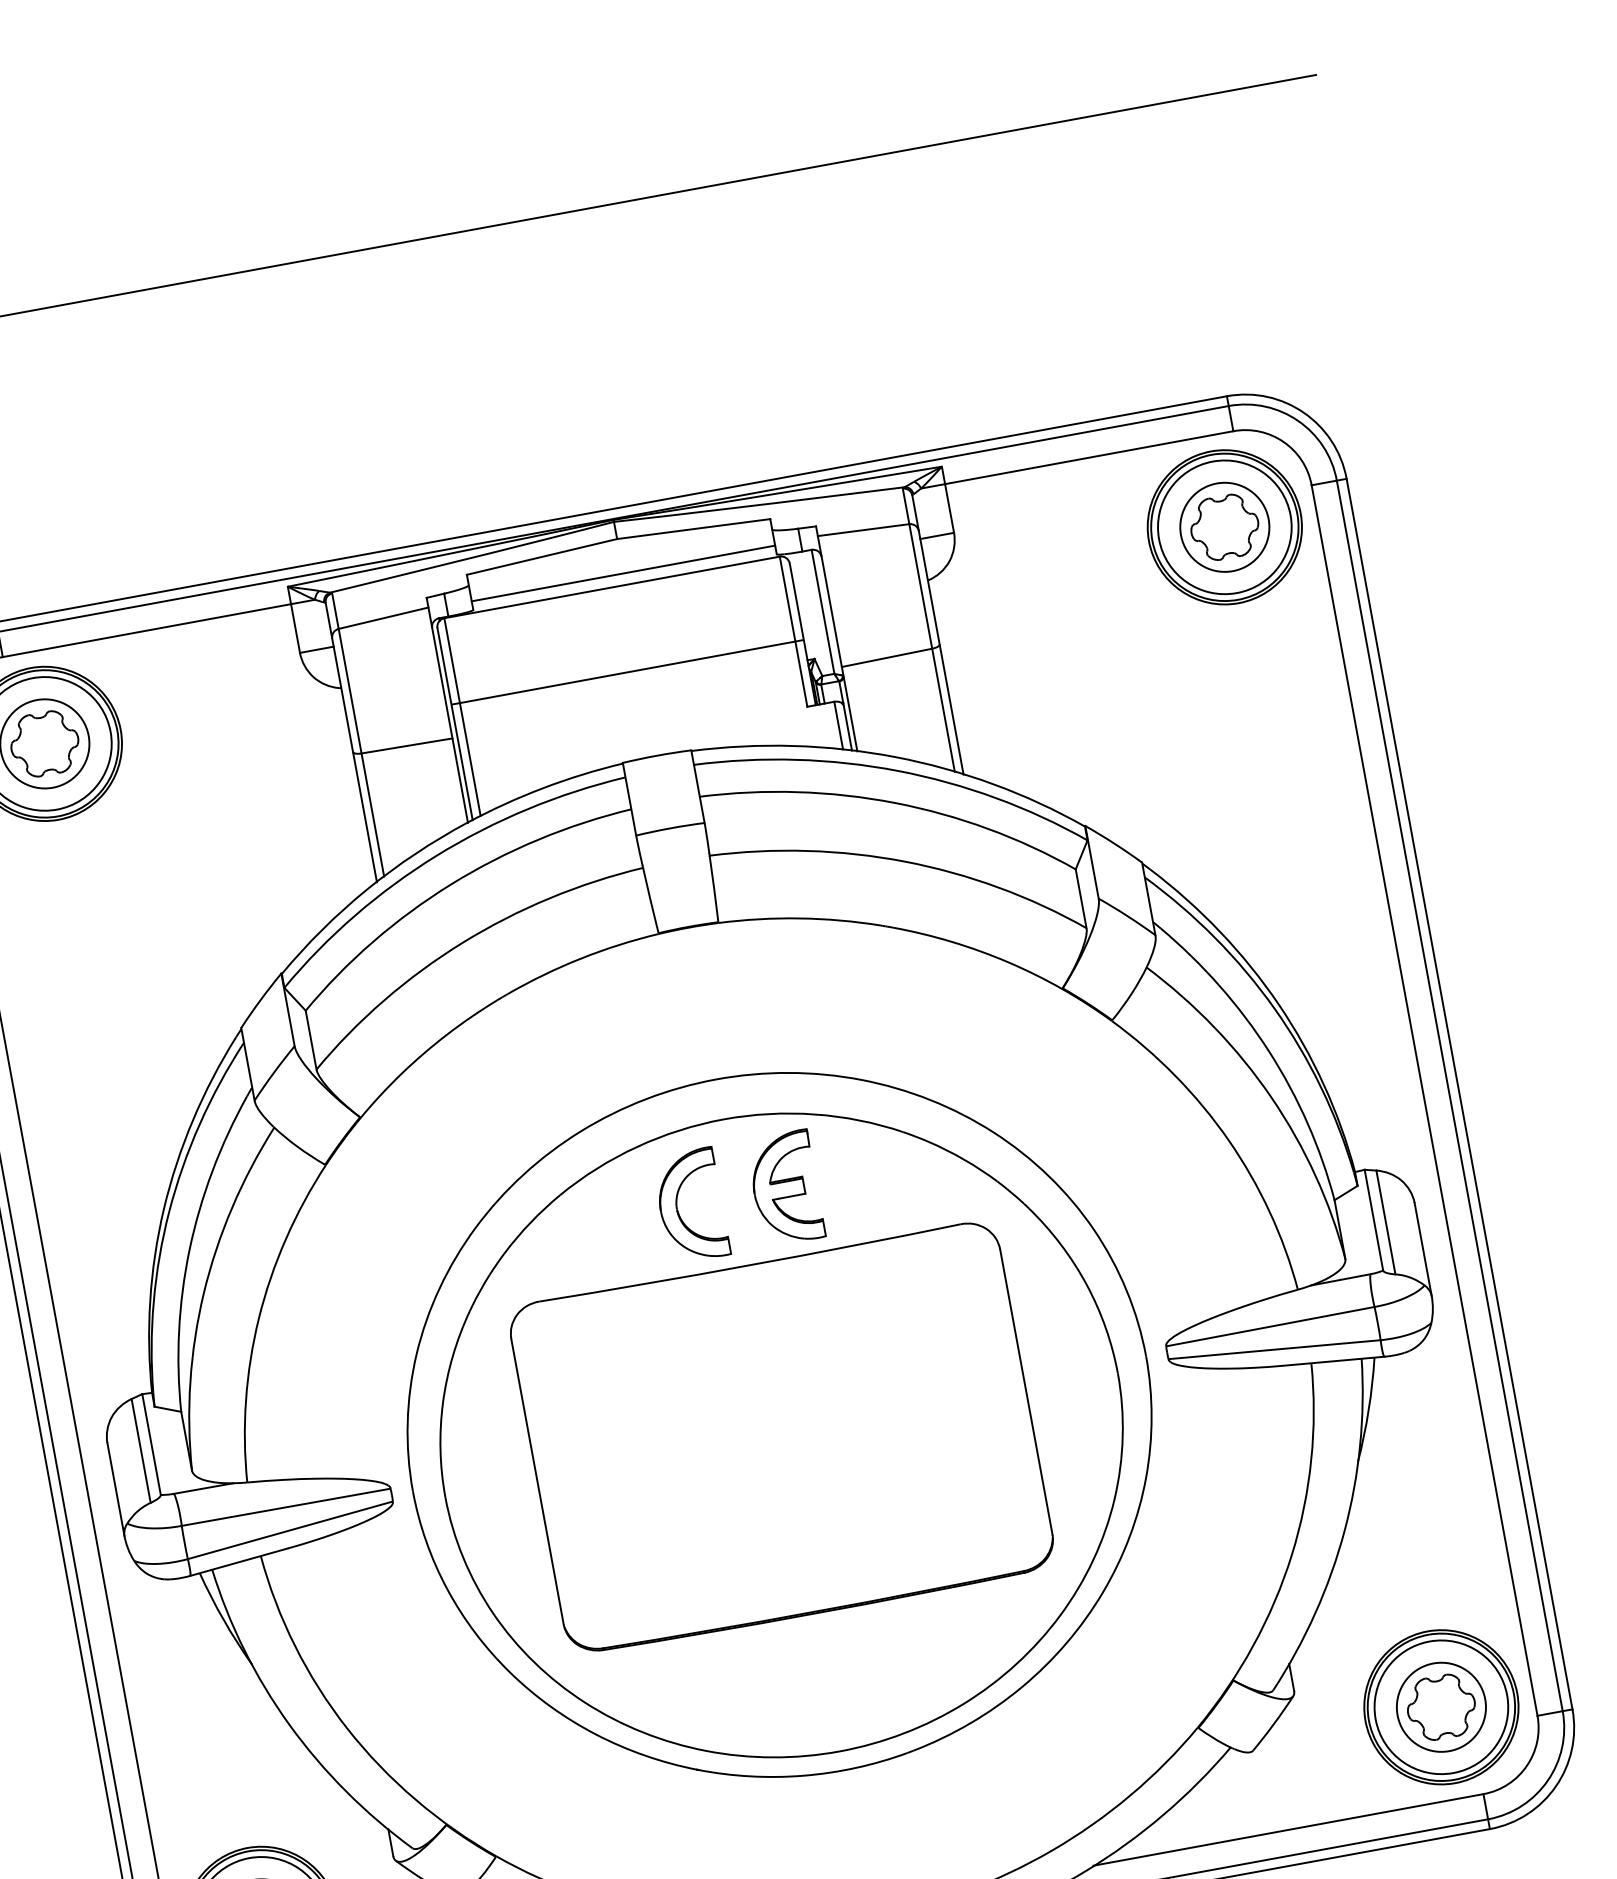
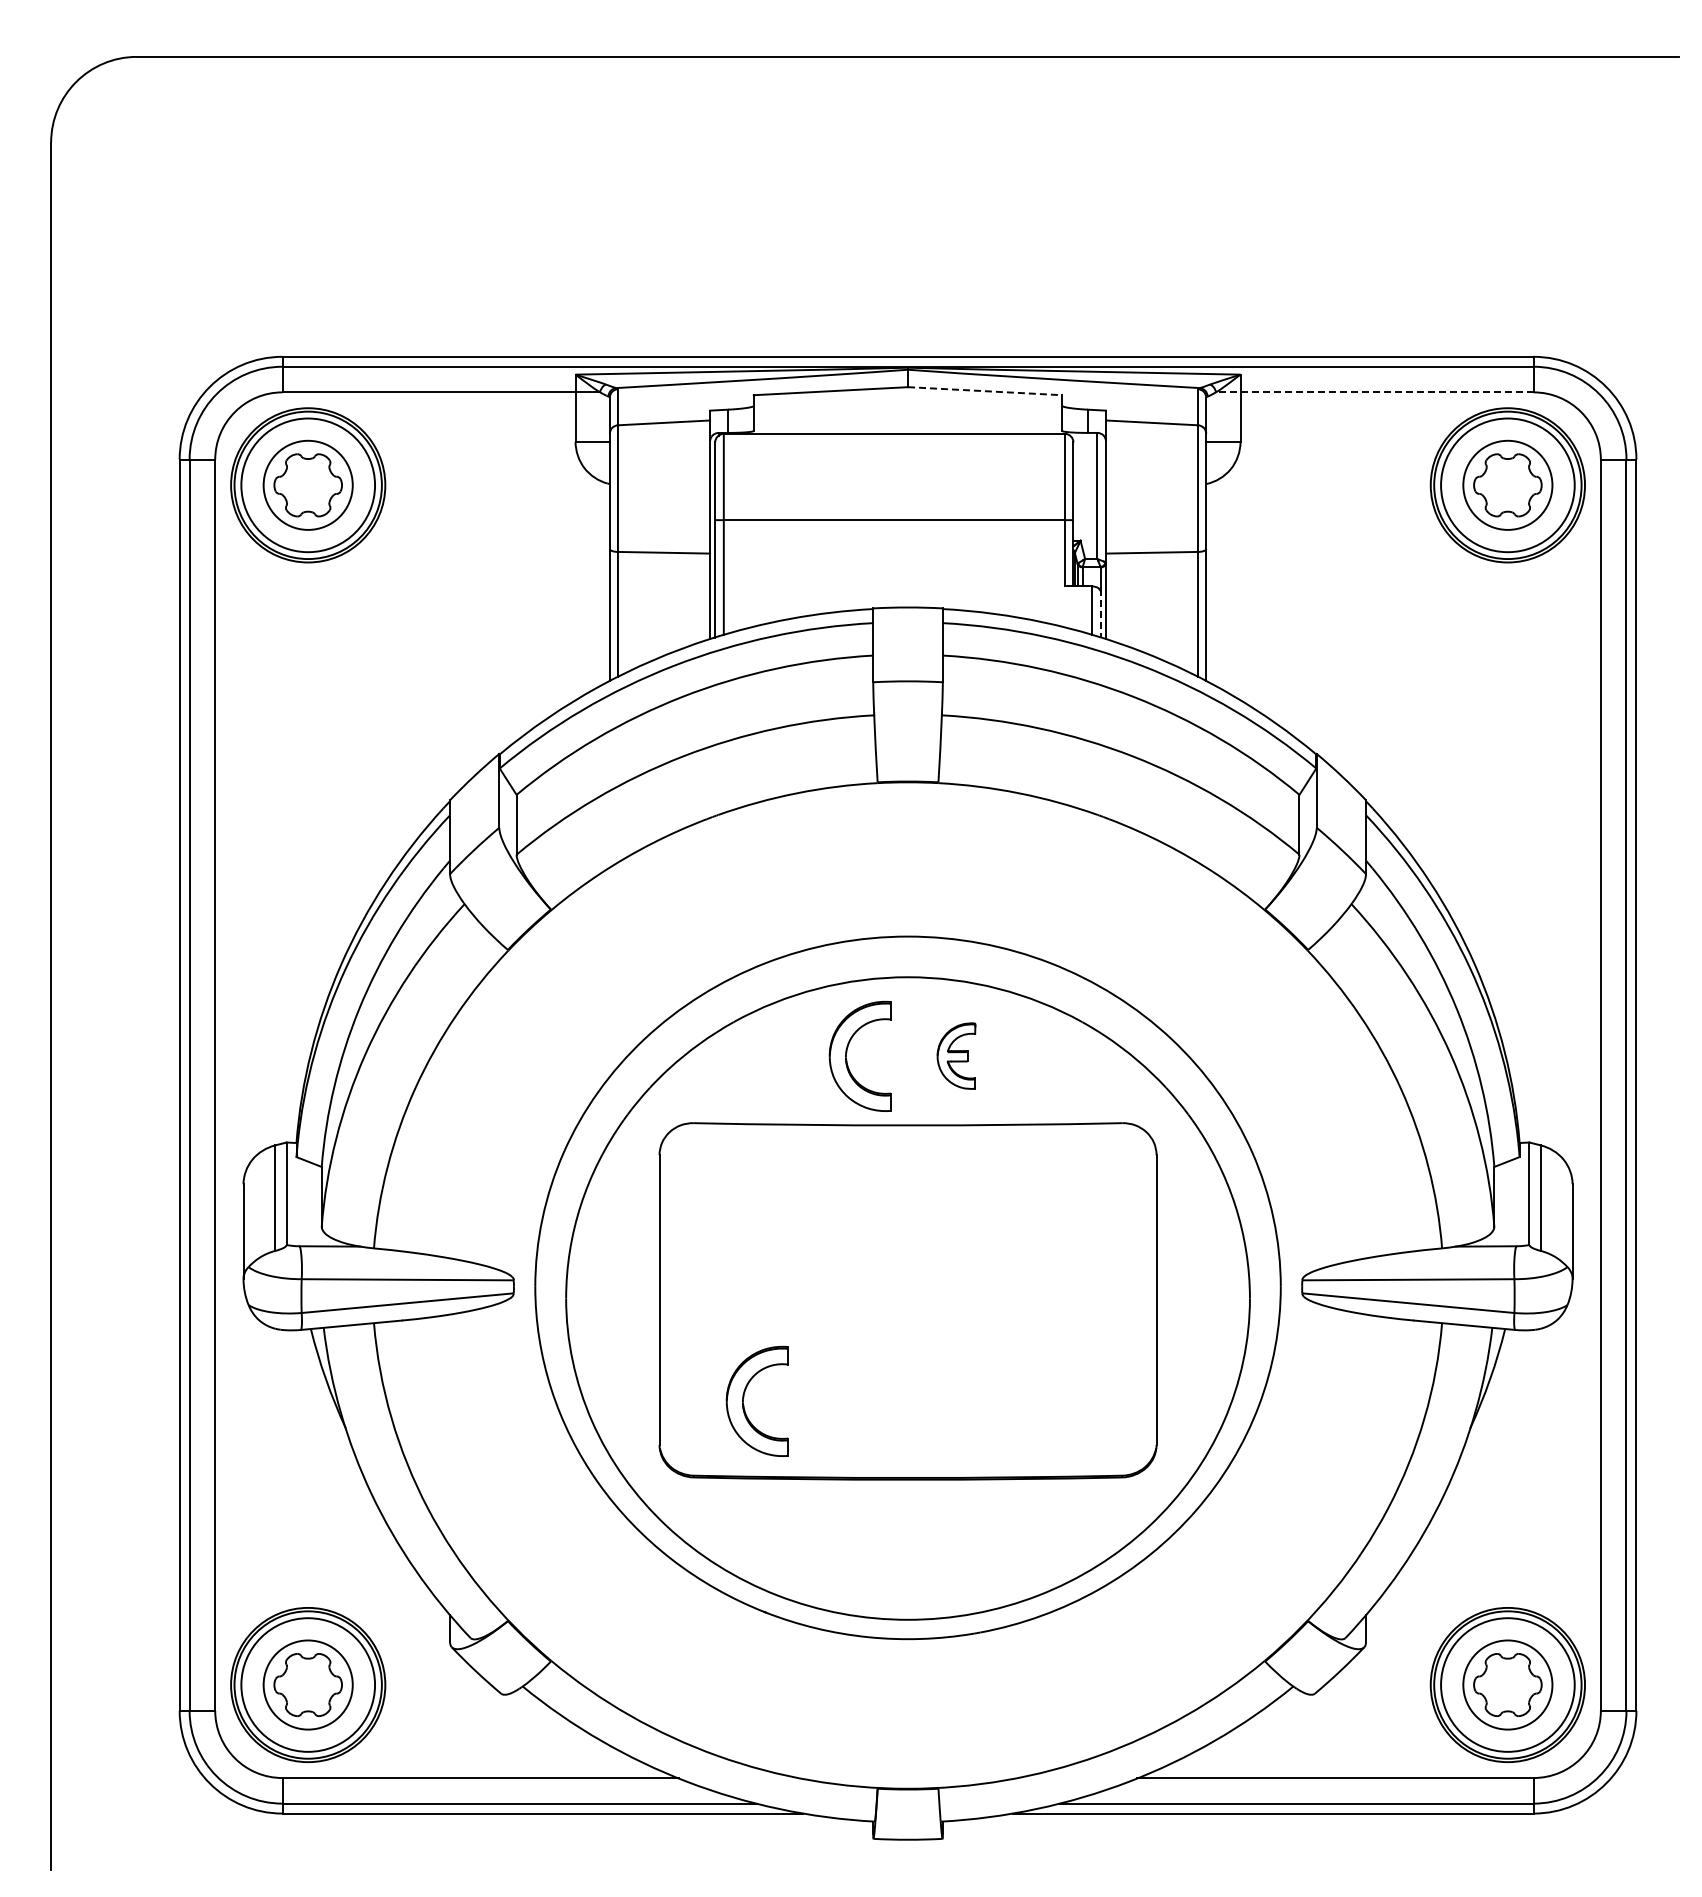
line: (1076, 460) -> (1374, 392), solid -> dashed
line: (694, 529) -> (985, 391), solid -> dashed
line: (622, 573) -> (907, 422), removed
line: (847, 726) -> (1100, 613), solid -> dashed
part: (785, 1187) -> (956, 1055), size x0.6
part: (638, 1562) -> (744, 1397), added

